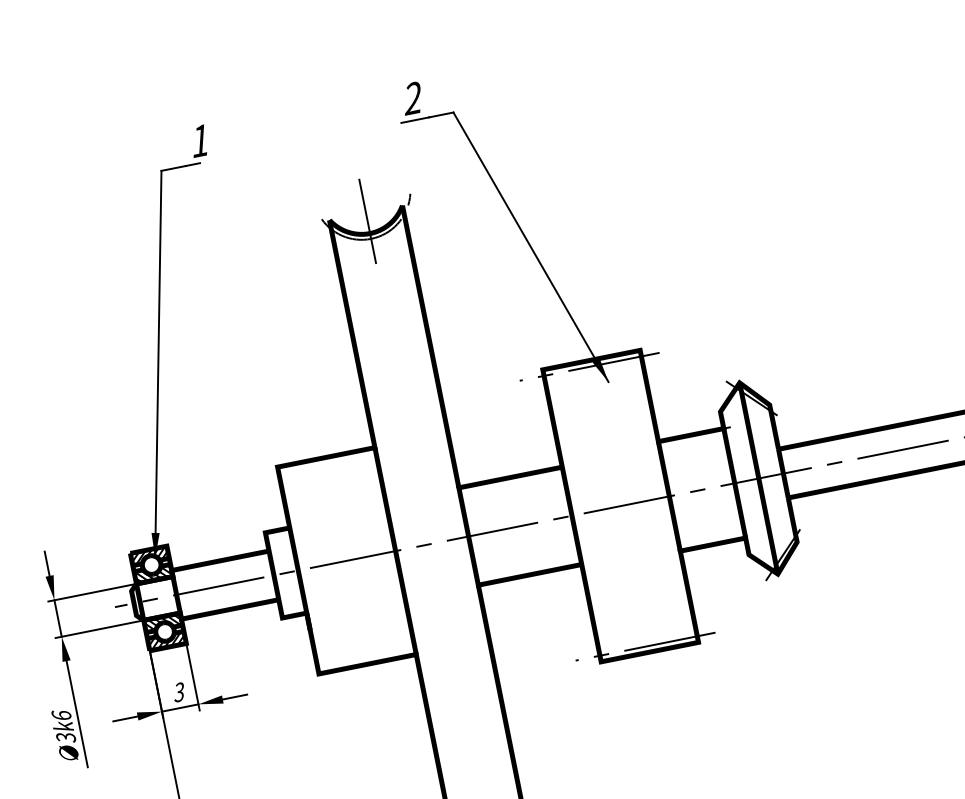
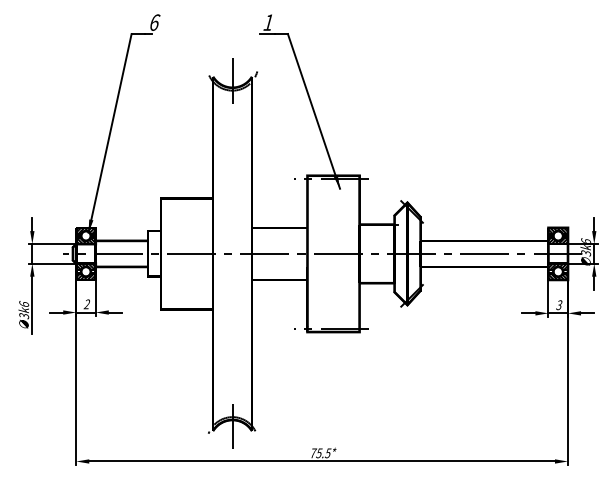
text: (410, 98) -> (267, 22), 2 -> 1
text: (199, 140) -> (154, 22), 1 -> 6
text: (178, 692) -> (86, 304), 3 -> 2

